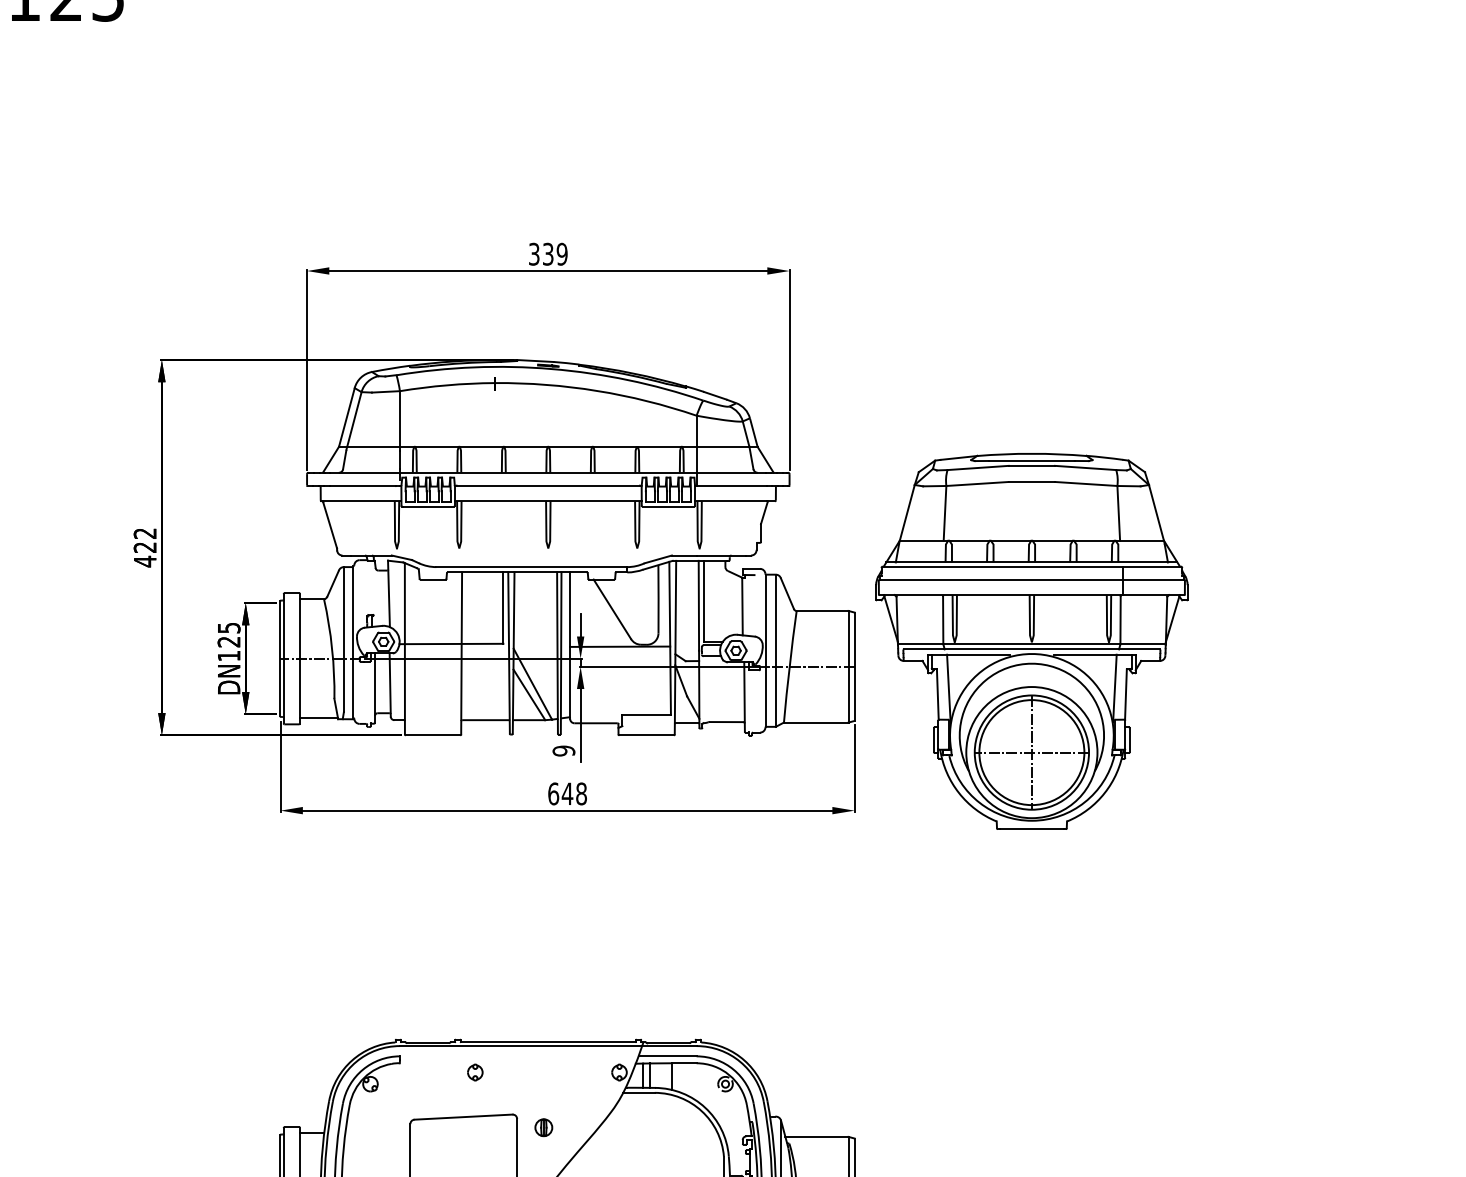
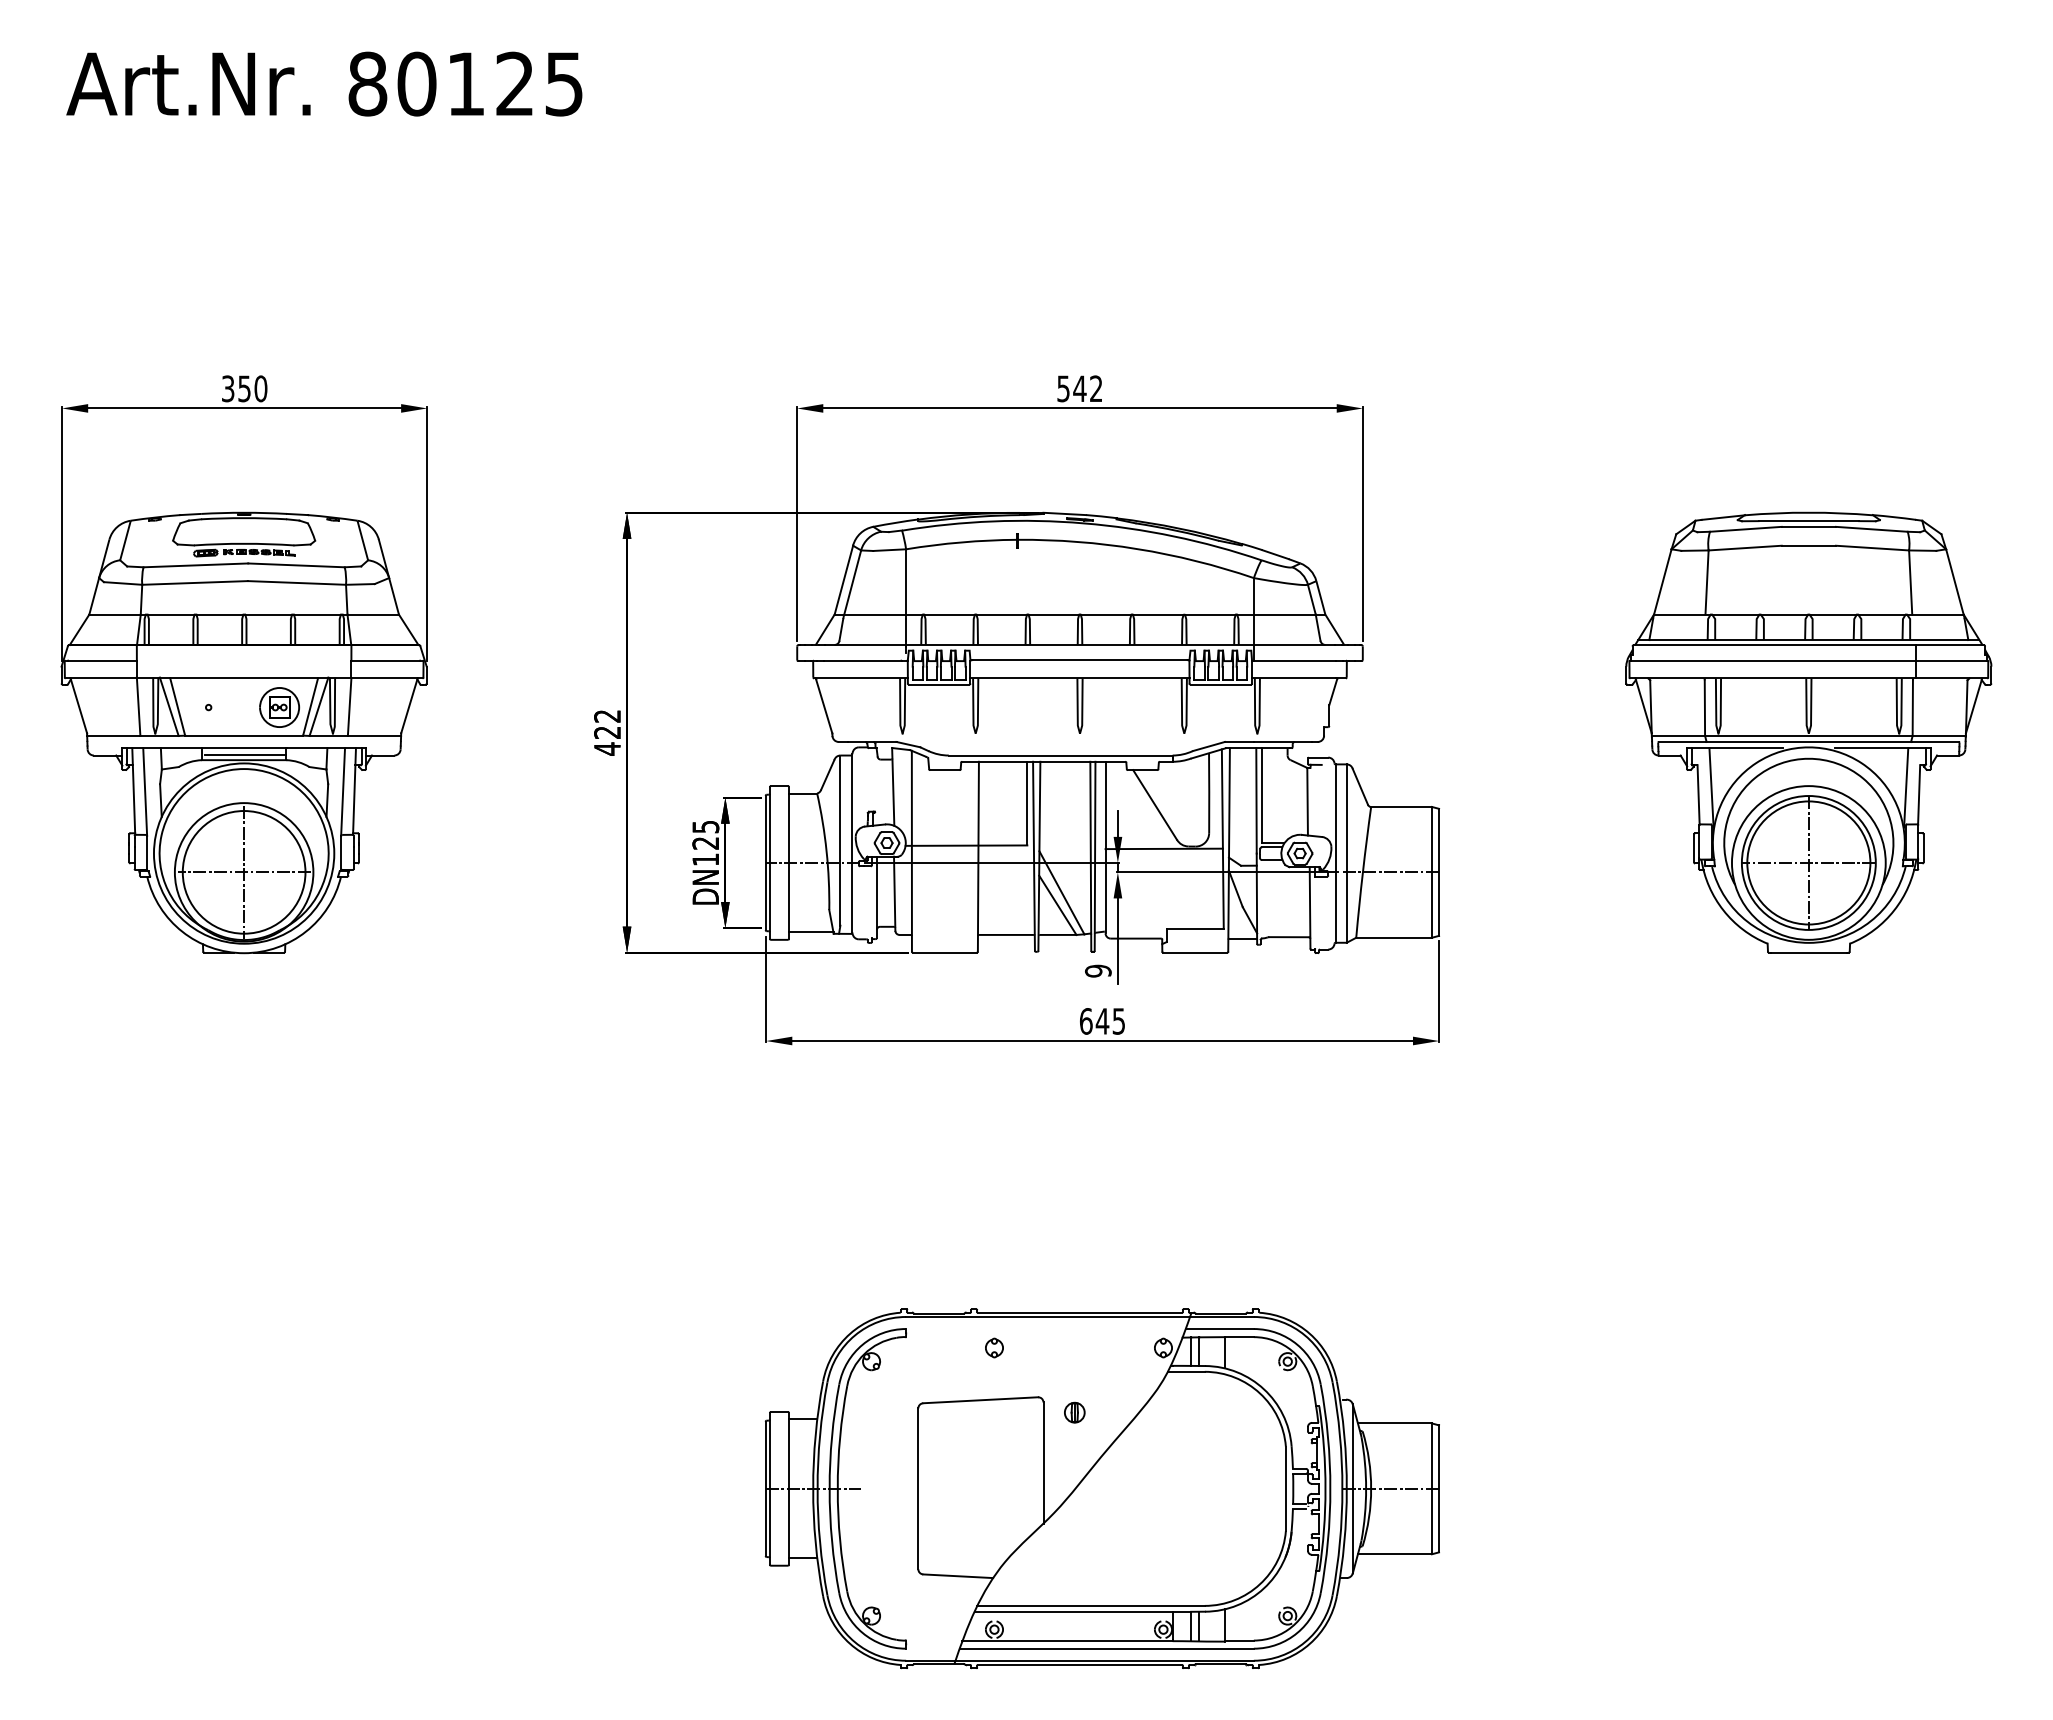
text: (548, 253) -> (1080, 388), 339 -> 542
part: (1031, 641) -> (1808, 732), moved
text: (581, 794) -> (1118, 1021), 648 -> 645

